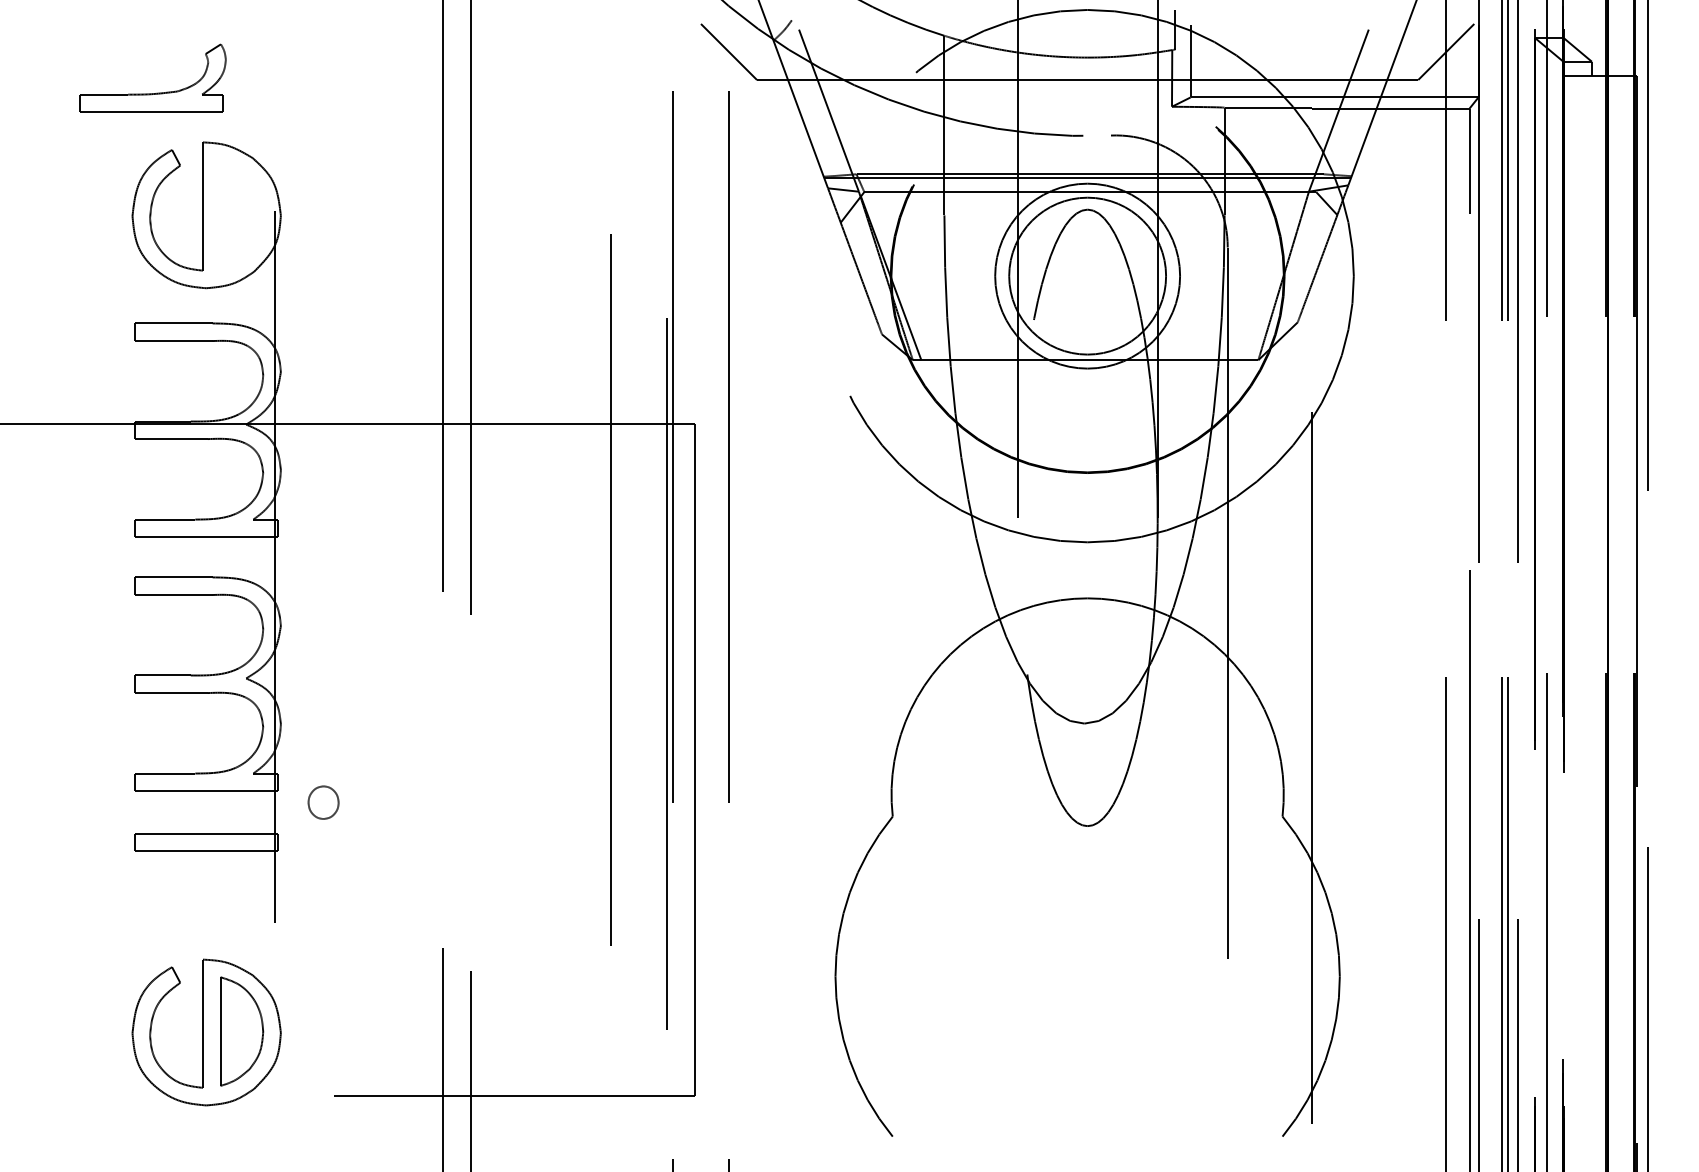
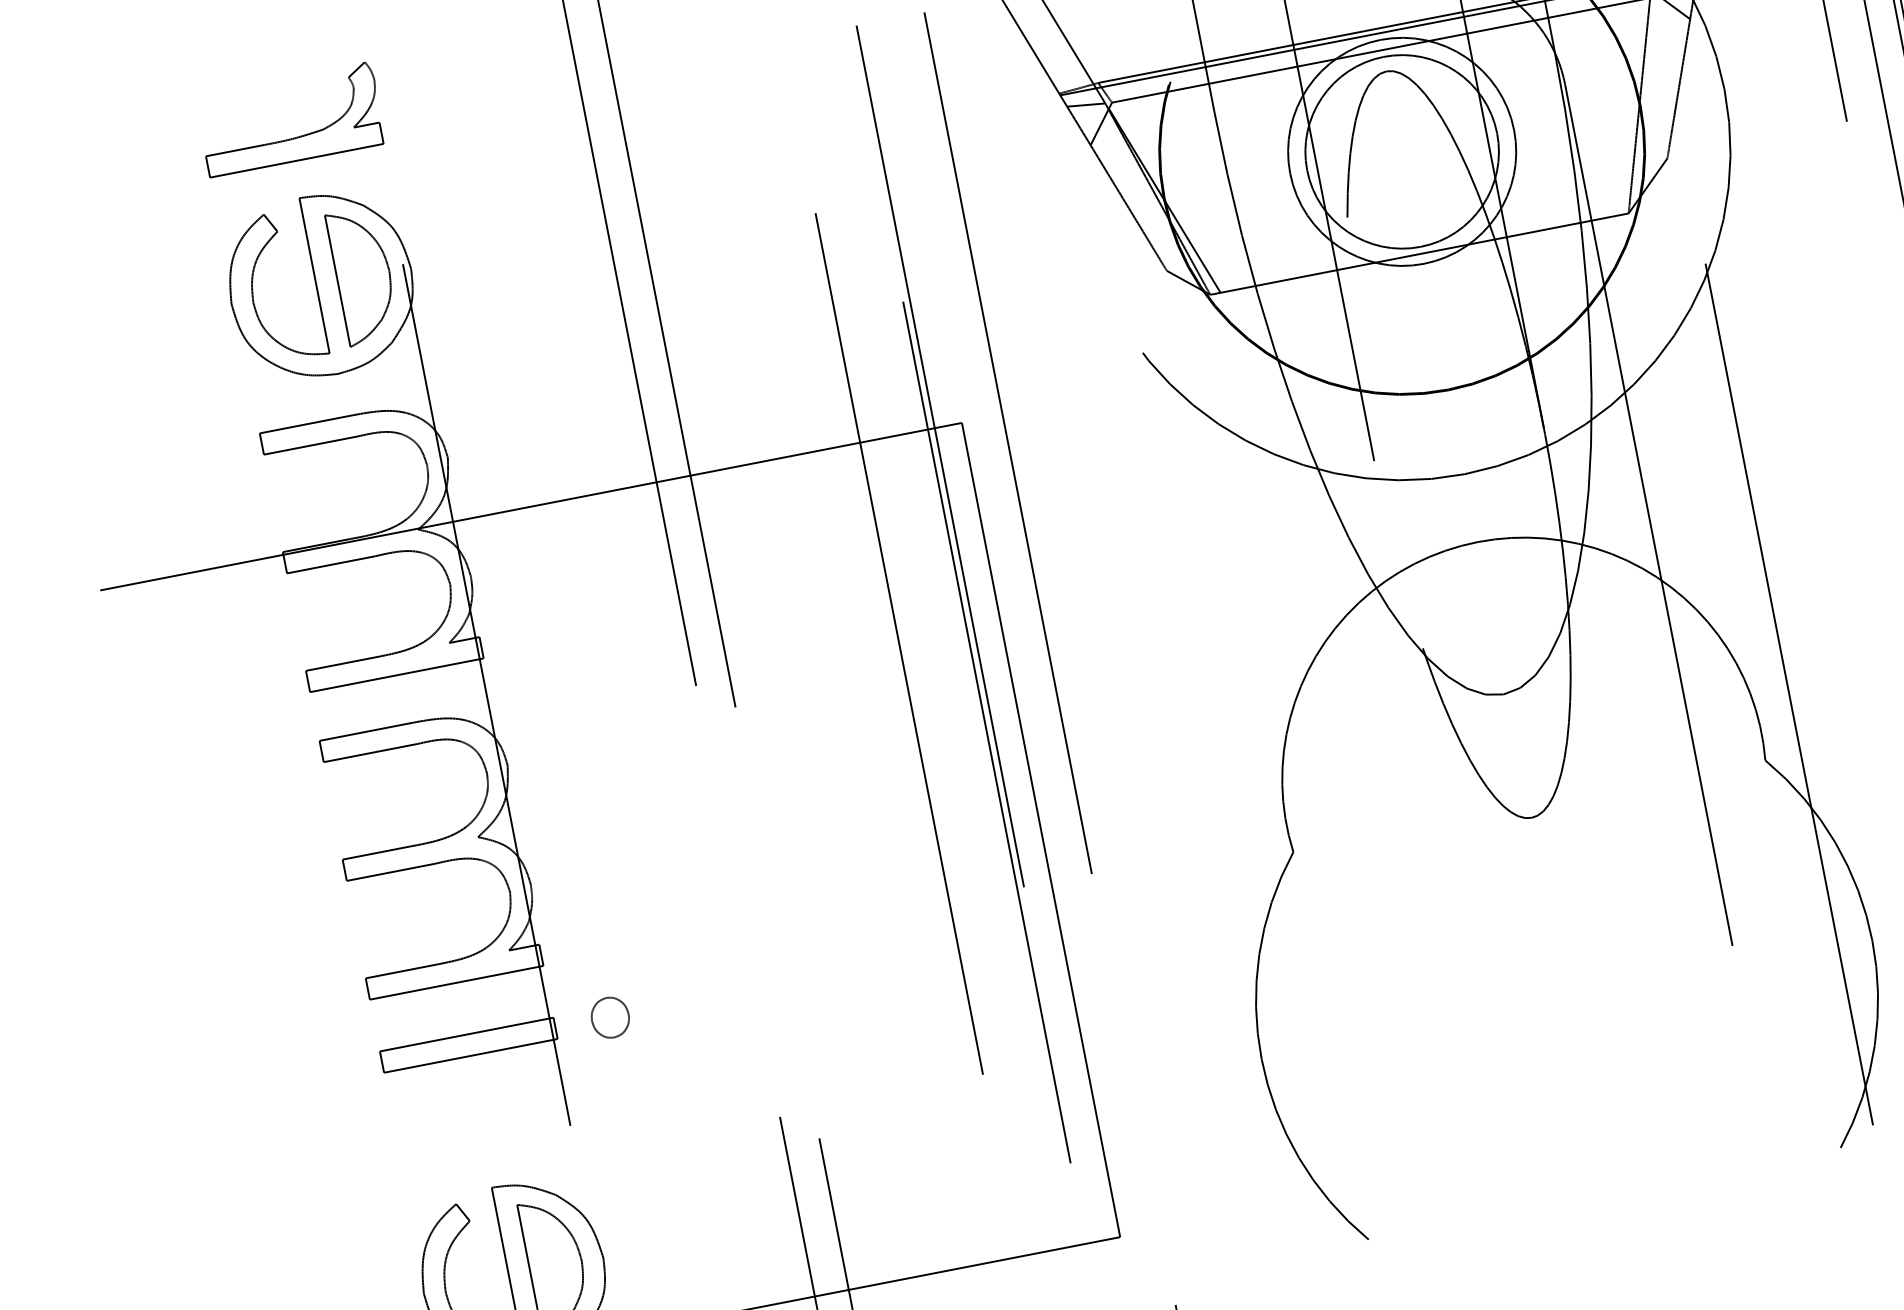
part: (156, 92) -> (298, 135), moved
part: (242, 214) -> (364, 276), added
part: (323, 802) -> (610, 1017), moved

